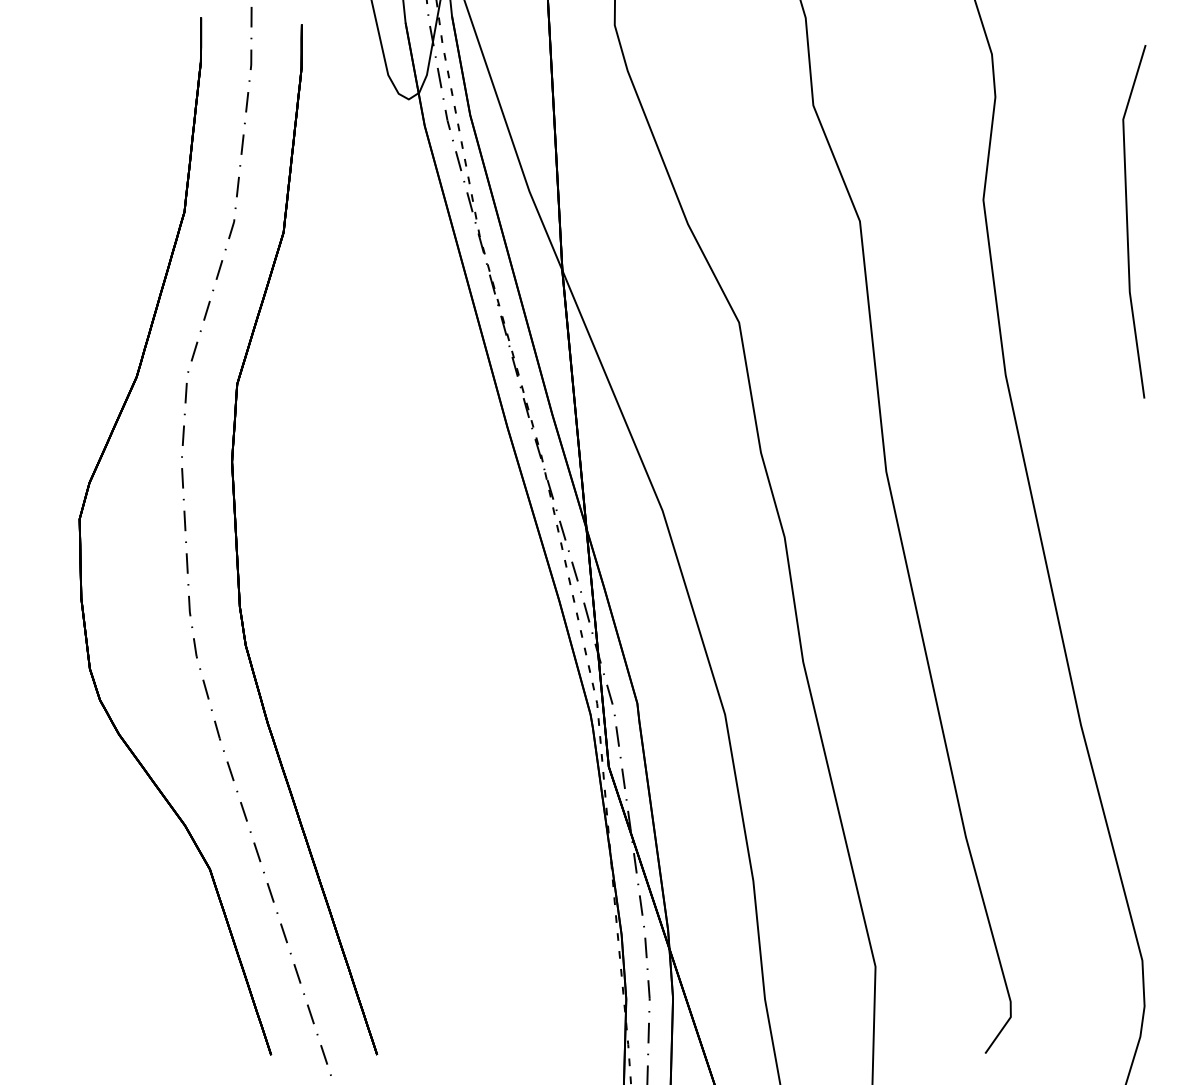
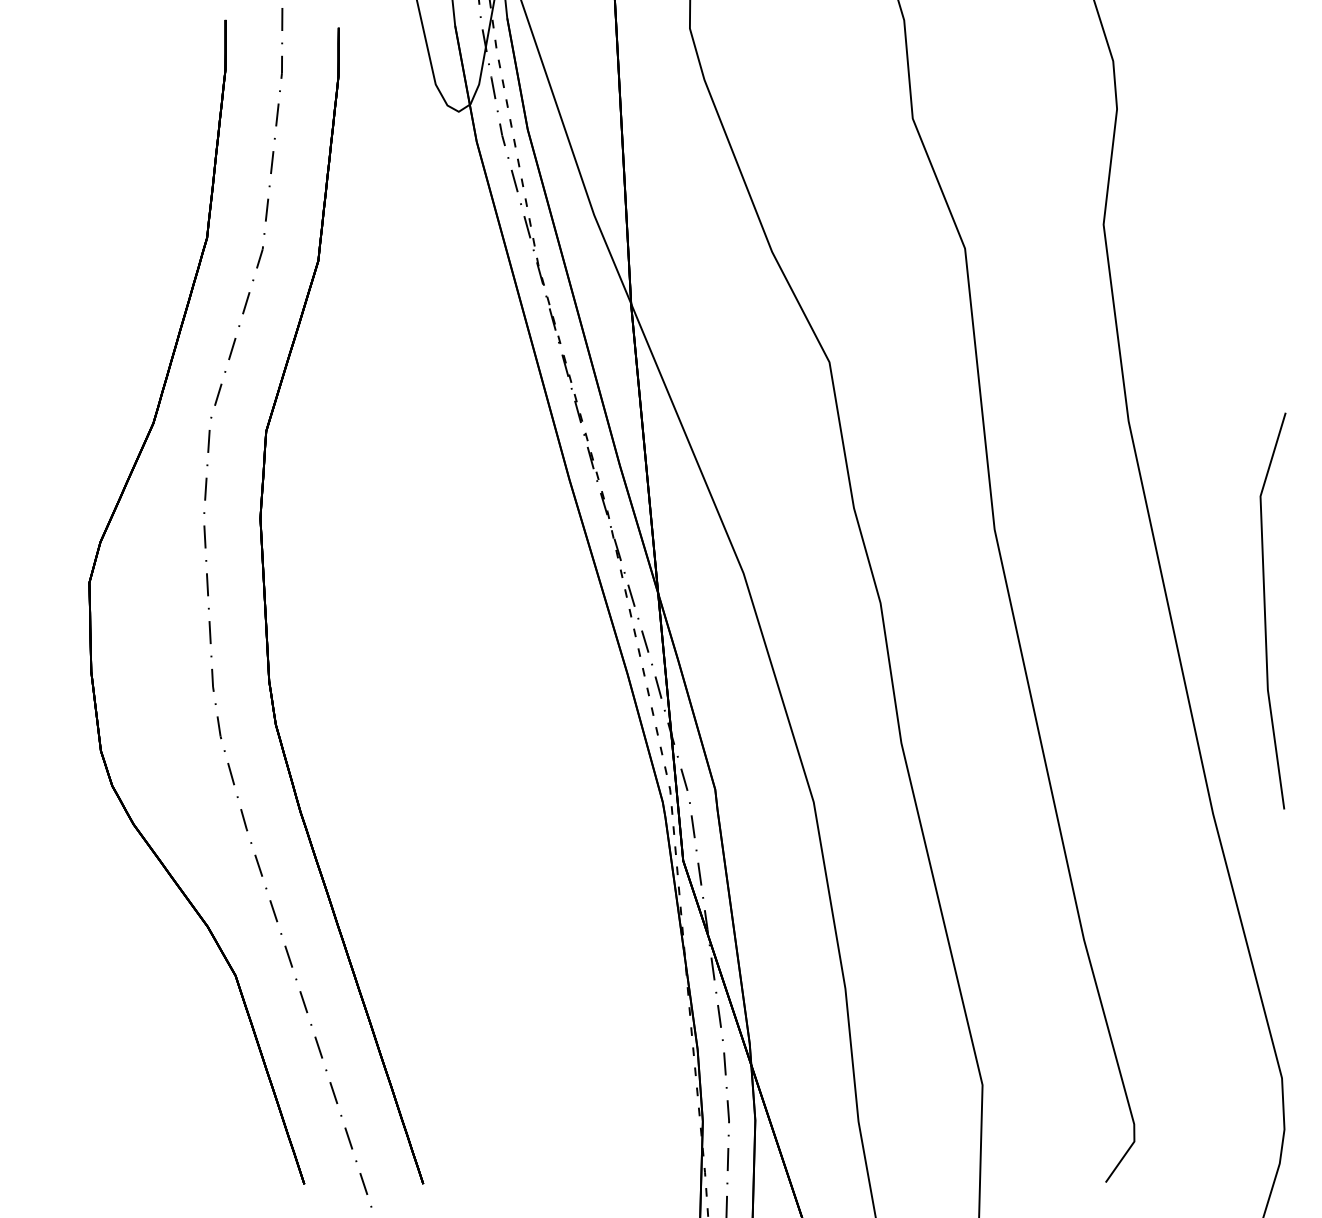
line: (1127, 221) -> (1265, 610), moved

